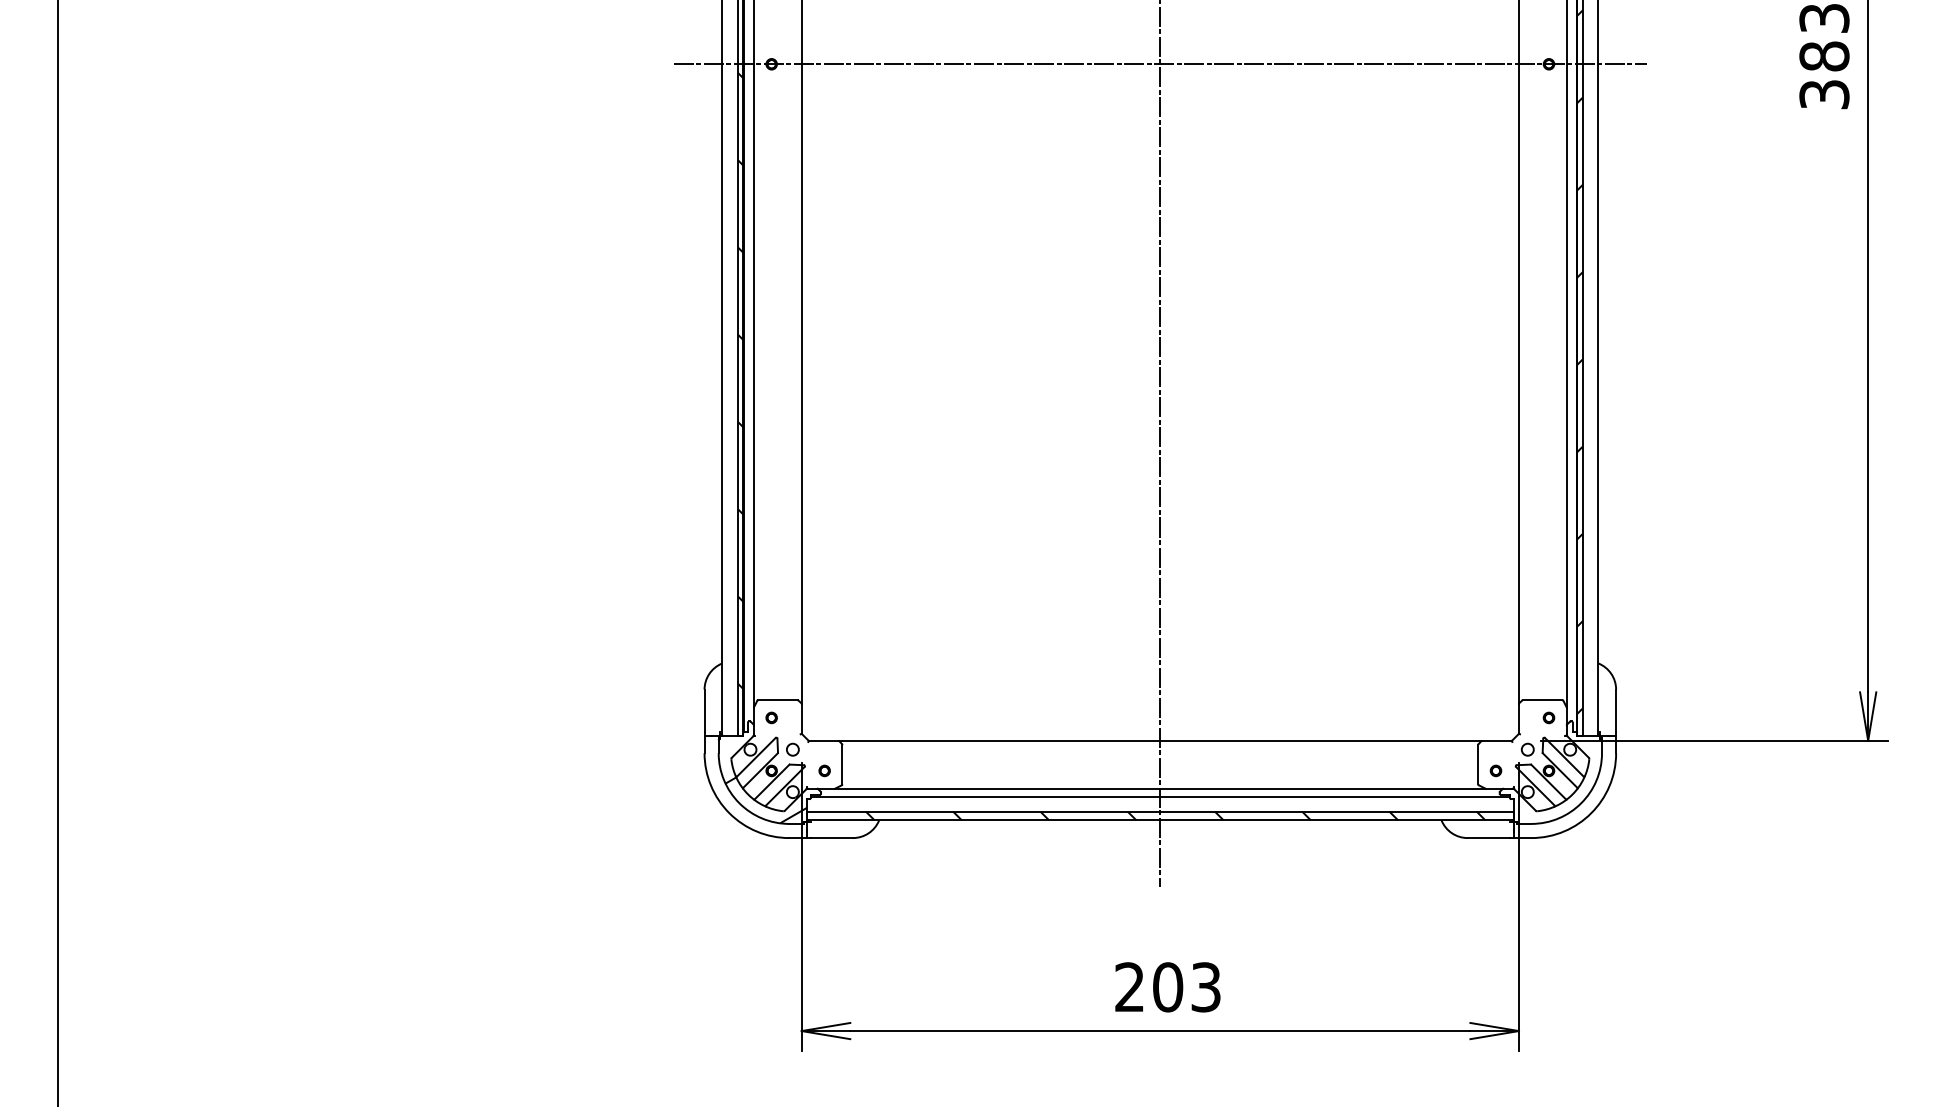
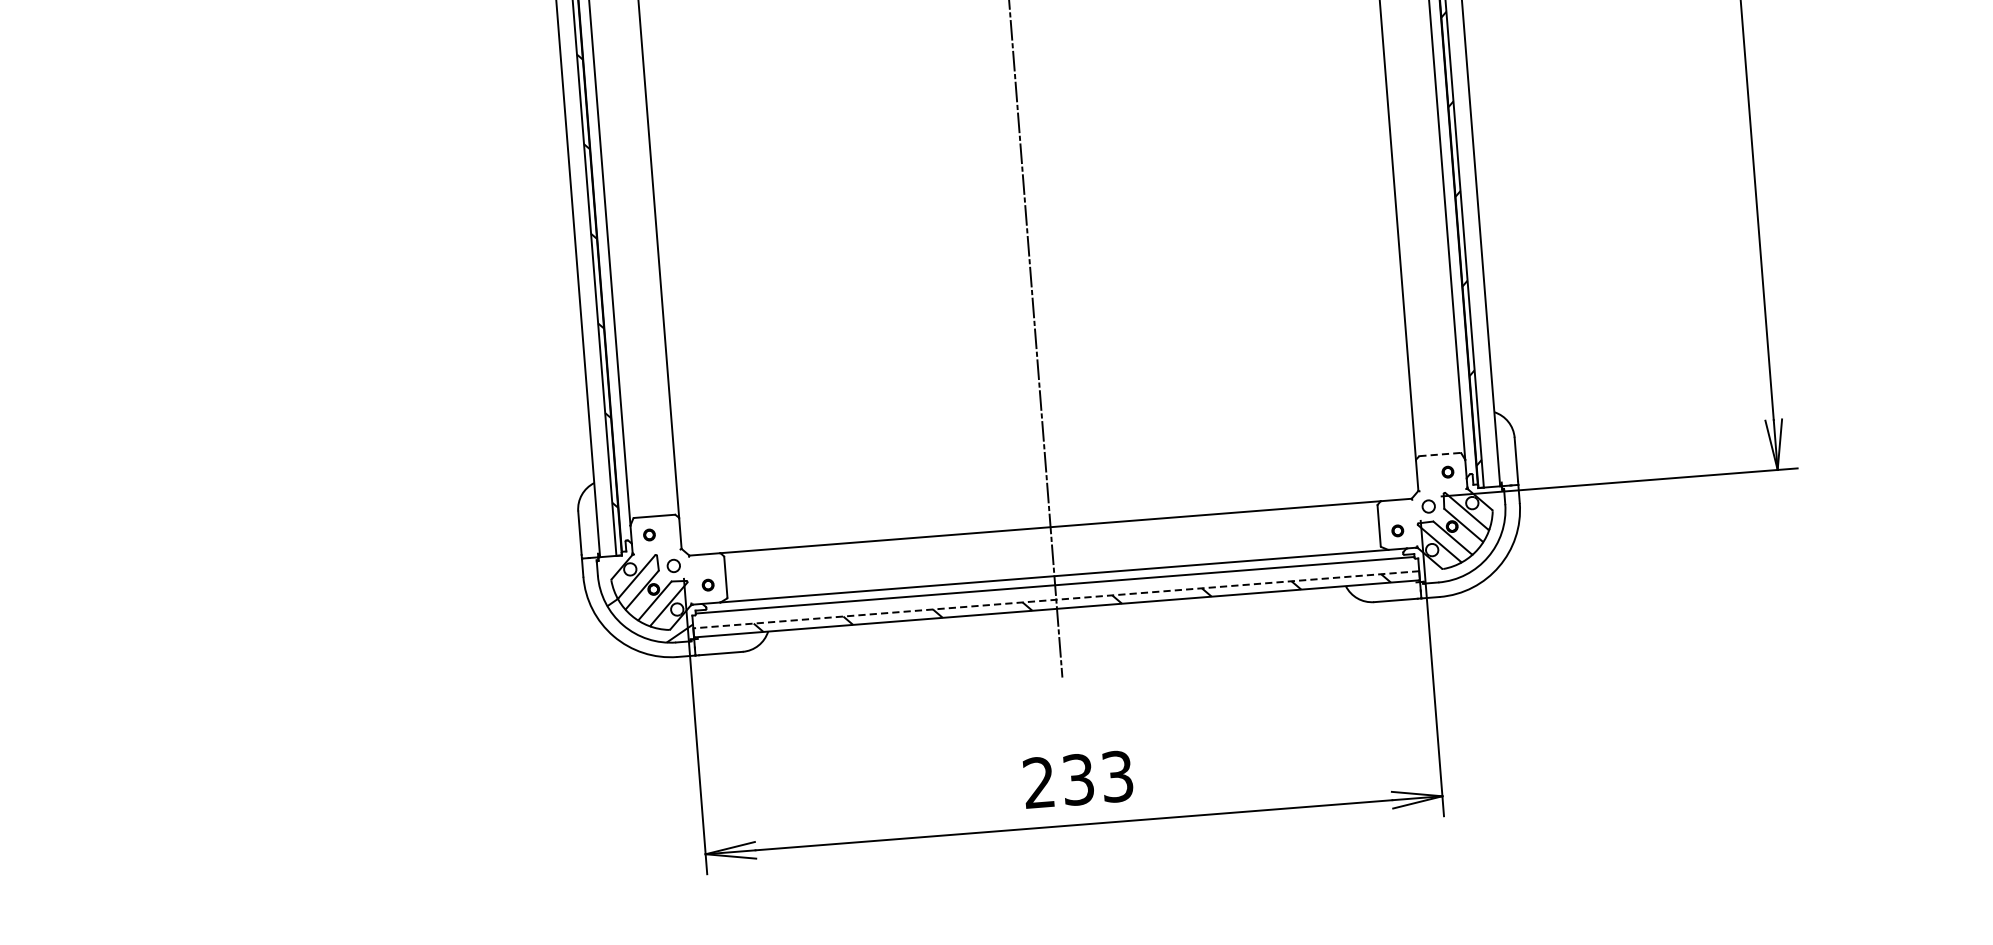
line: (1542, 700) -> (1439, 454), solid -> dashed
line: (1159, 811) -> (1055, 599), solid -> dashed
text: (1168, 987) -> (1078, 779), 203 -> 233

